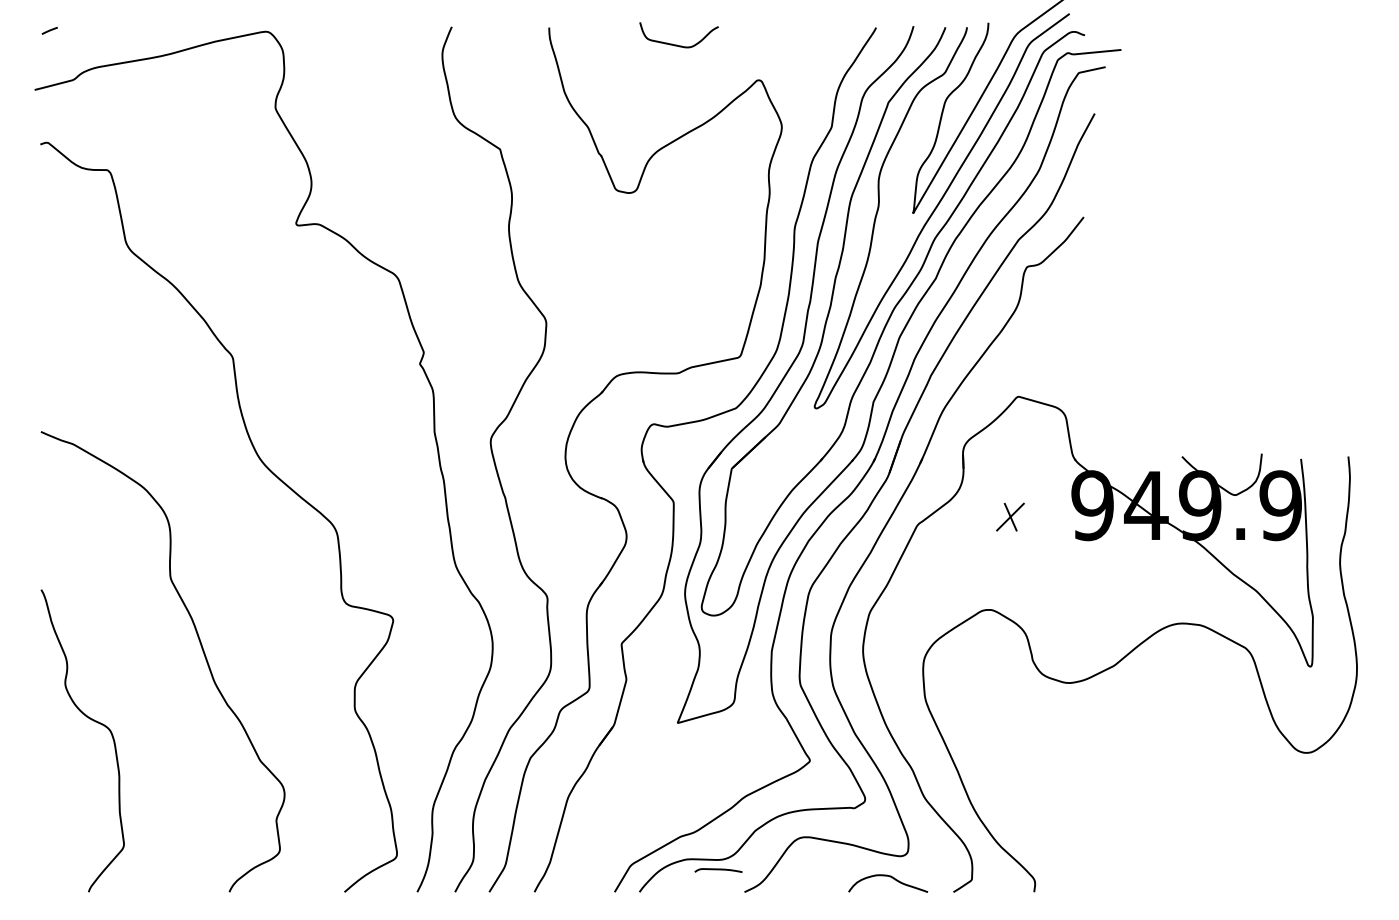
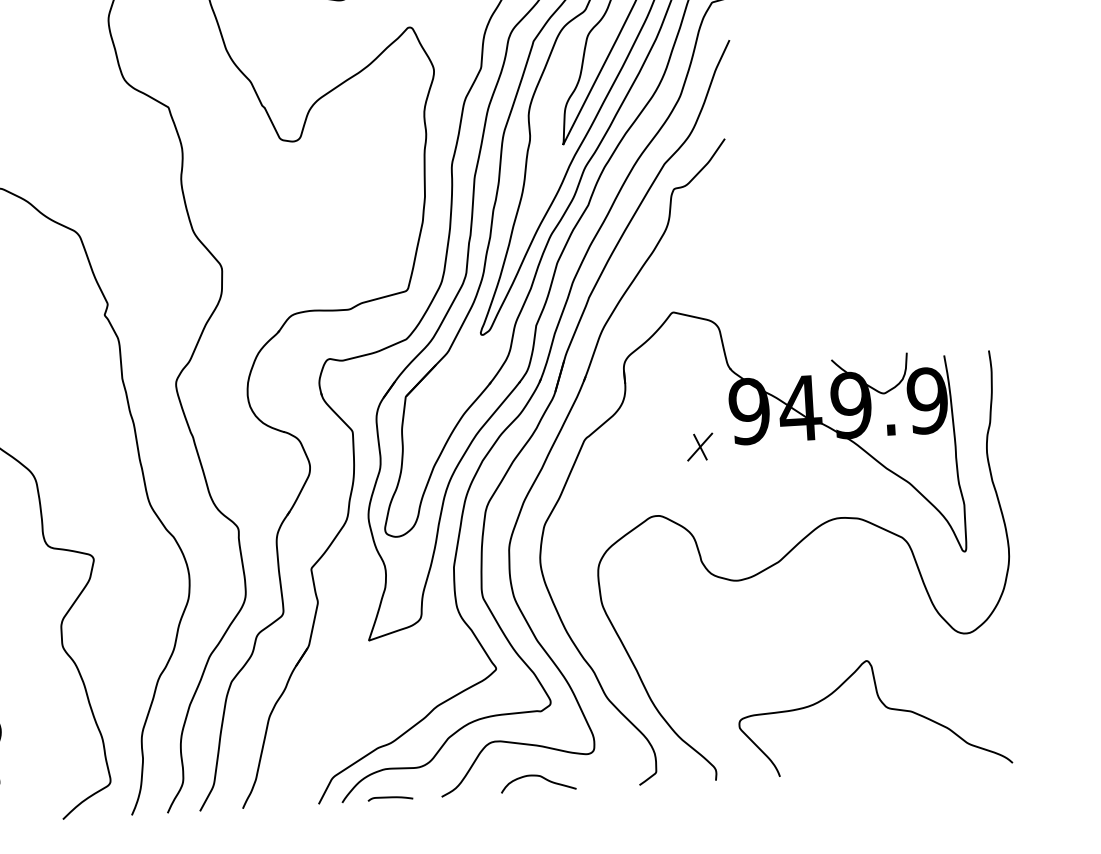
part: (1010, 516) -> (700, 446), moved
curve: (1214, 822) -> (882, 704), added
curve: (718, 870) -> (390, 798), moved
curve: (889, 877) -> (539, 777), moved

